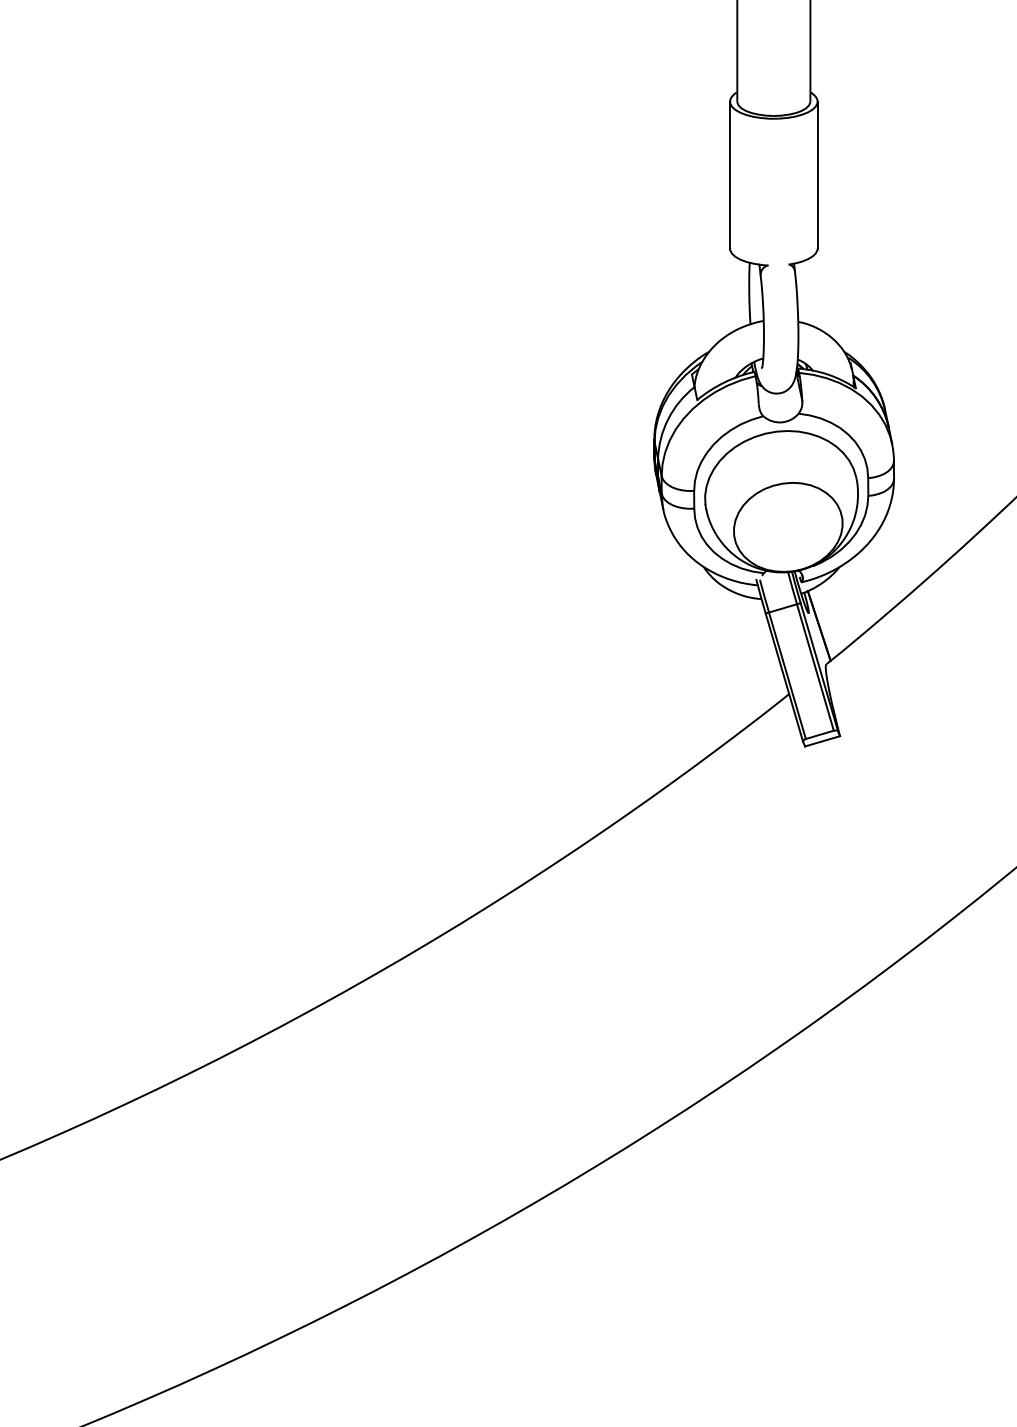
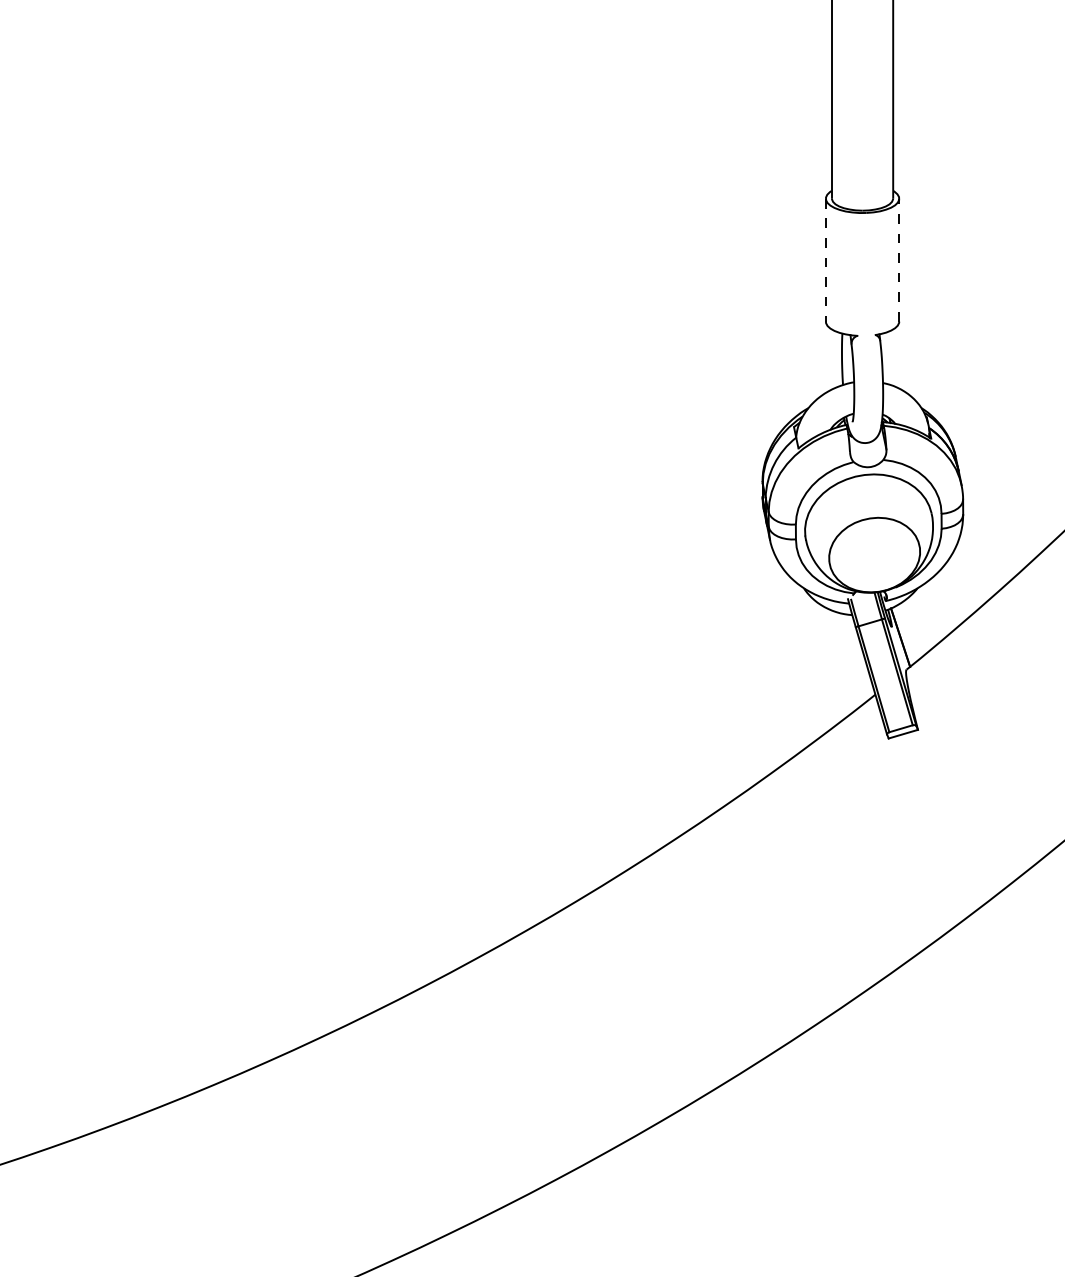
line: (817, 174) -> (899, 259), solid -> dashed
line: (729, 175) -> (825, 260), solid -> dashed

